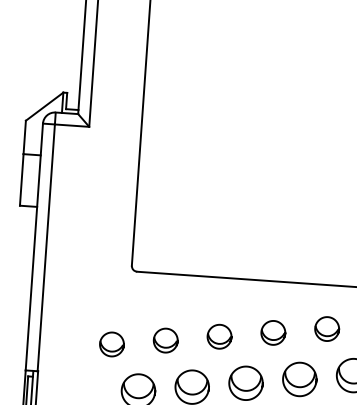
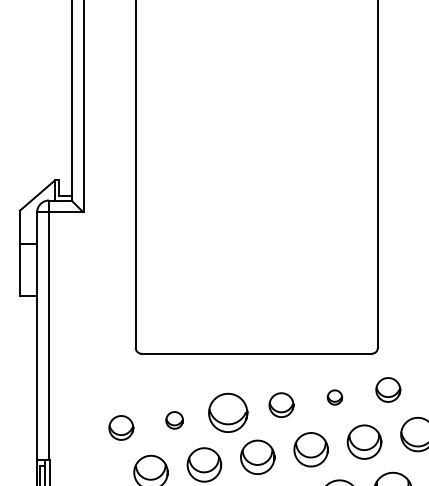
part: (326, 328) -> (334, 397), size x0.6
part: (218, 336) -> (227, 412), size x1.6
part: (165, 340) -> (174, 420), size x0.7

